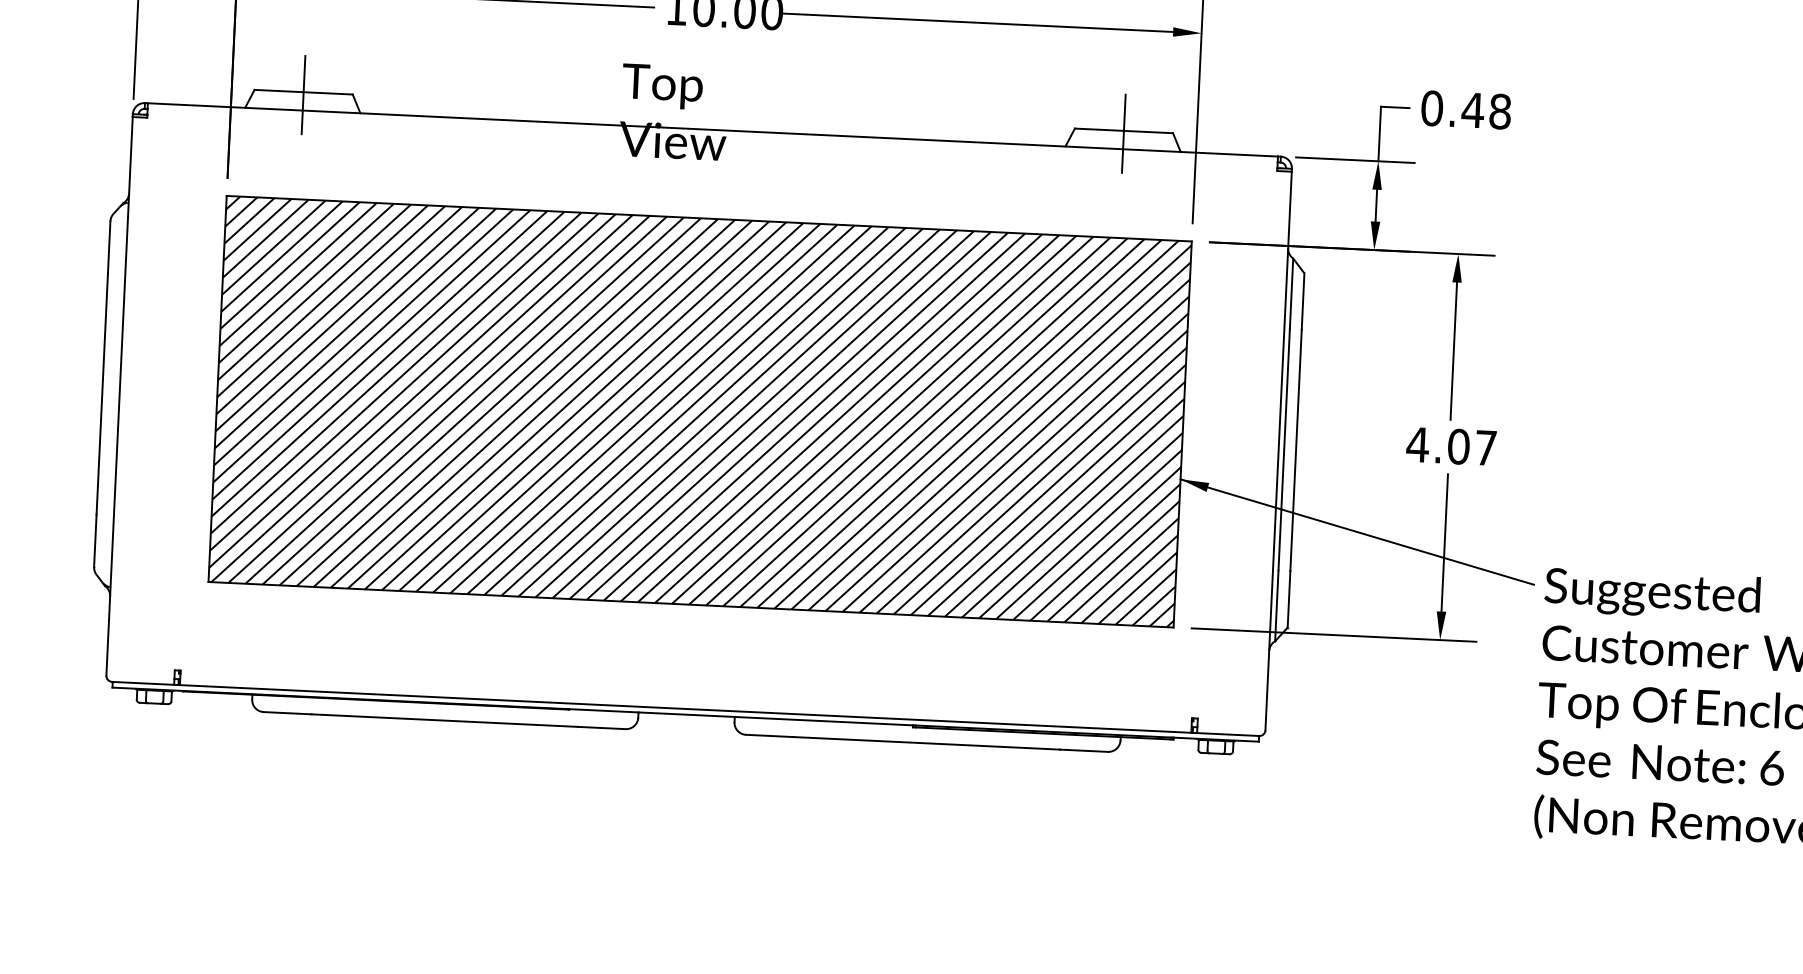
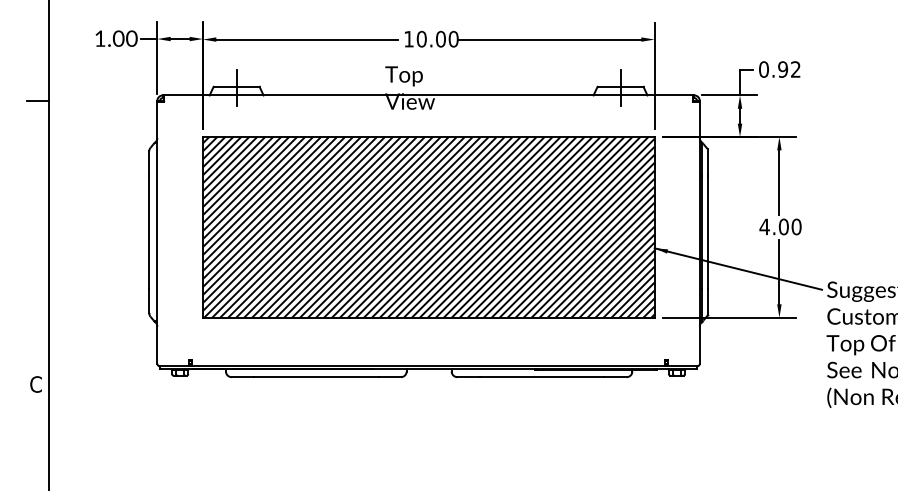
text: (1484, 110) -> (788, 69), 0.48 -> 0.92
text: (1485, 447) -> (796, 226), 4.07 -> 4.00

